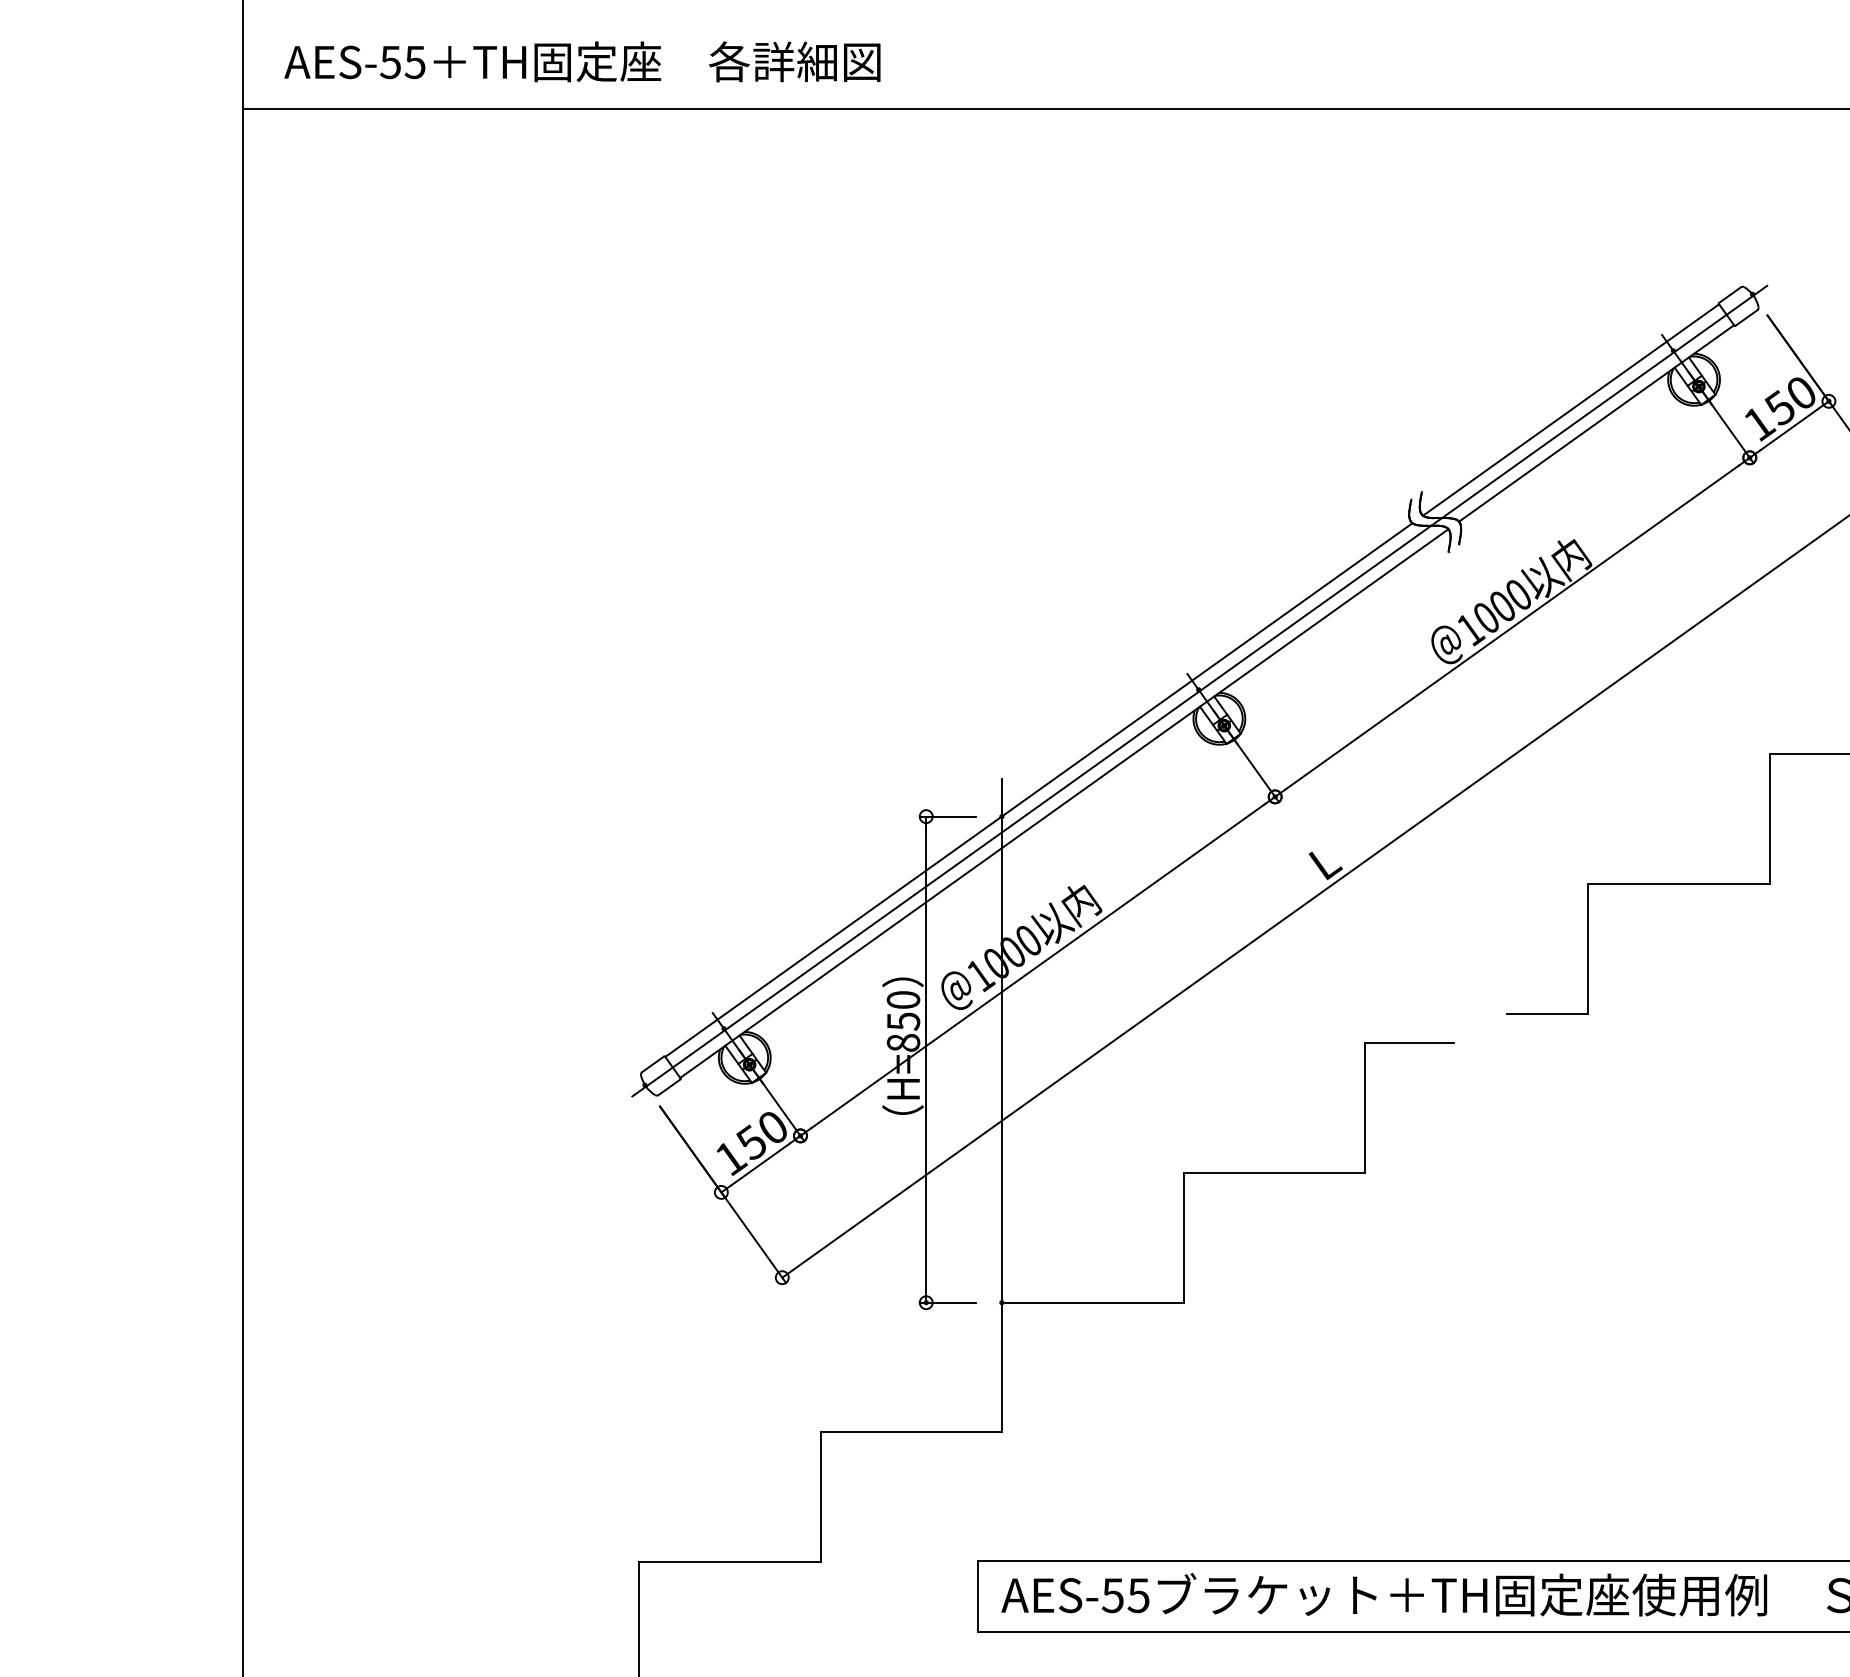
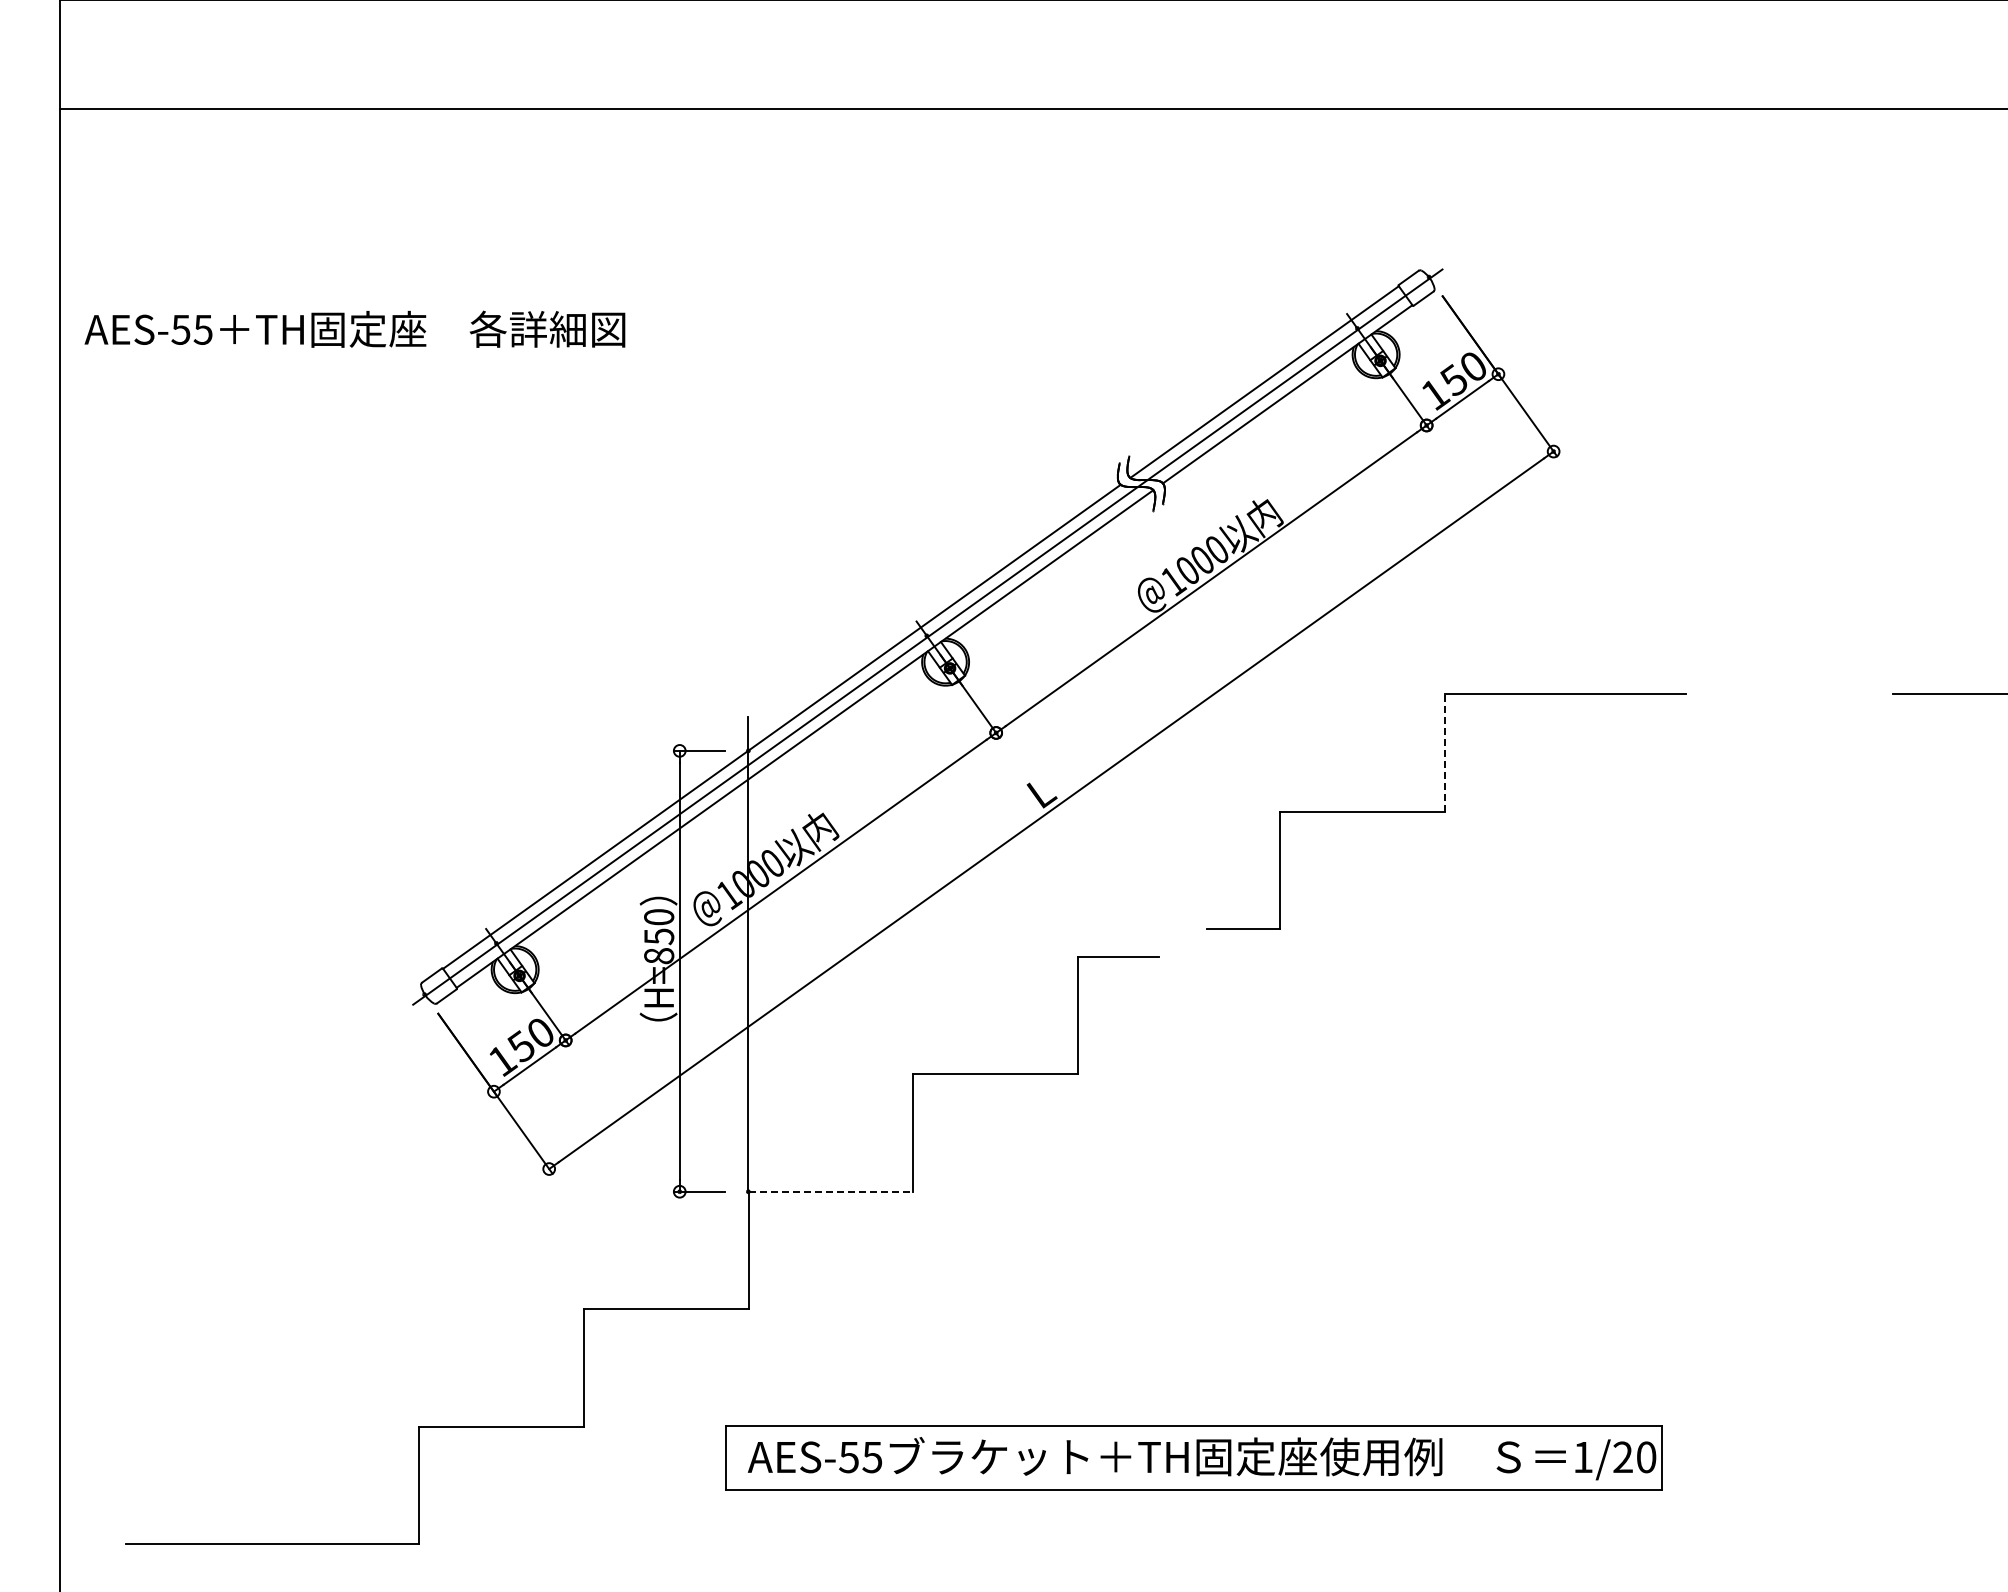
text: (581, 60) -> (354, 328), moved
line: (1769, 819) -> (1444, 753), solid -> dashed
line: (1093, 1302) -> (831, 1191), solid -> dashed

